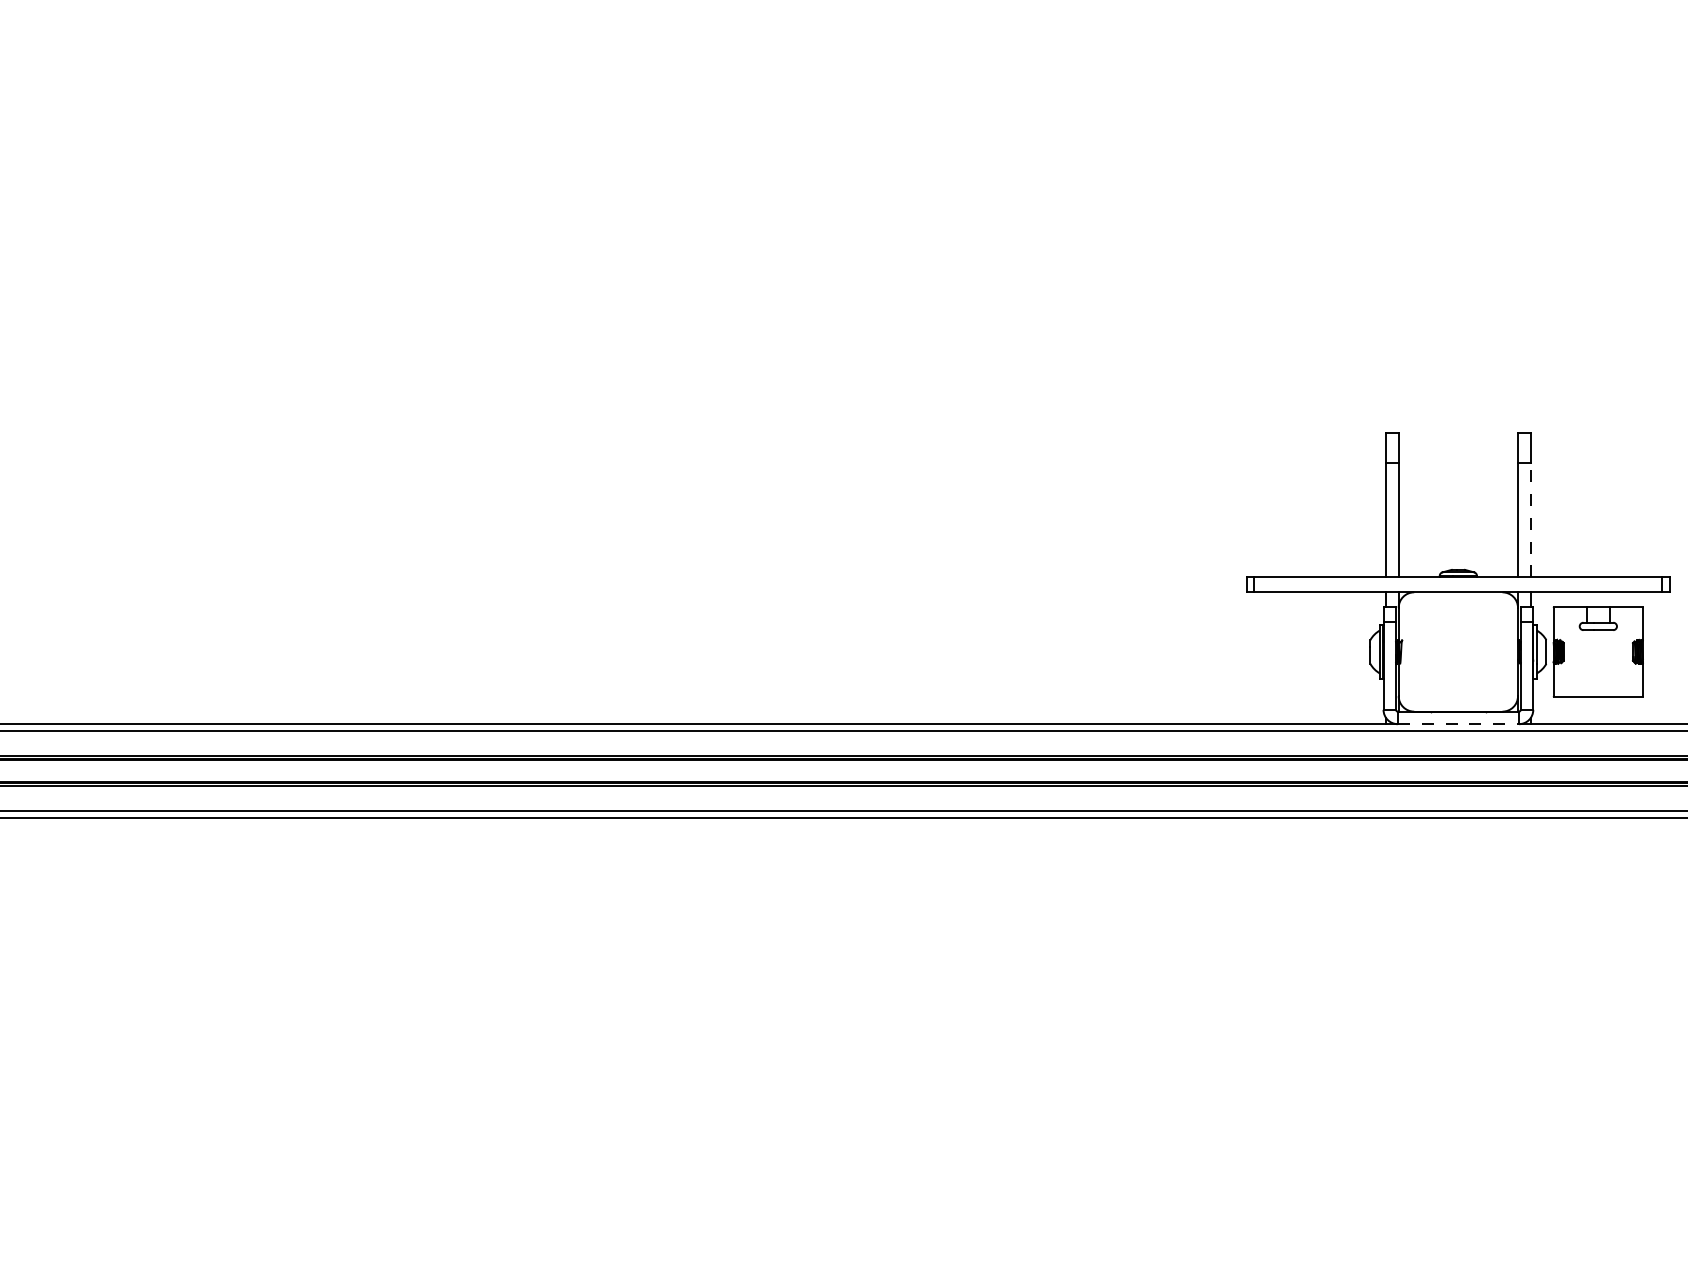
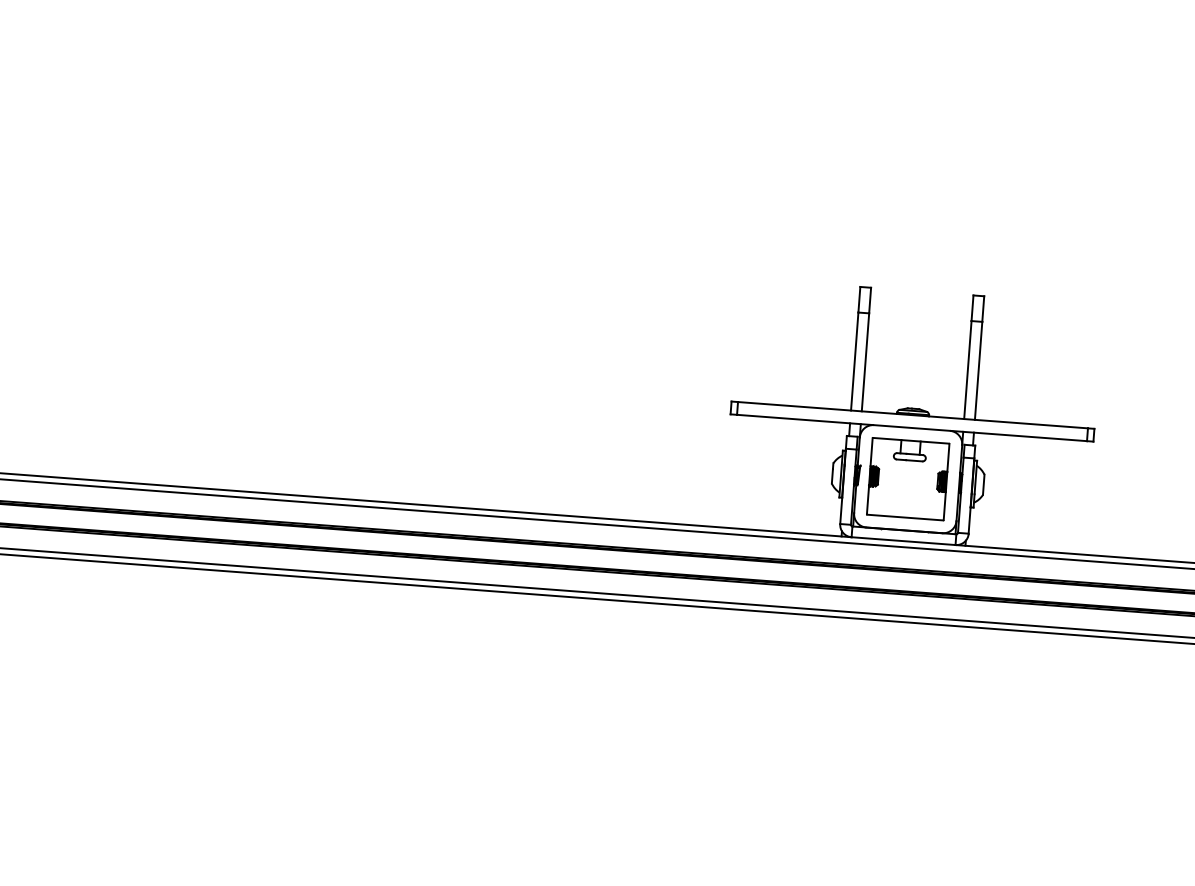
line: (1530, 519) -> (978, 370), dashed -> solid
part: (1597, 651) -> (907, 478), moved
line: (1458, 724) -> (903, 541), dashed -> solid

